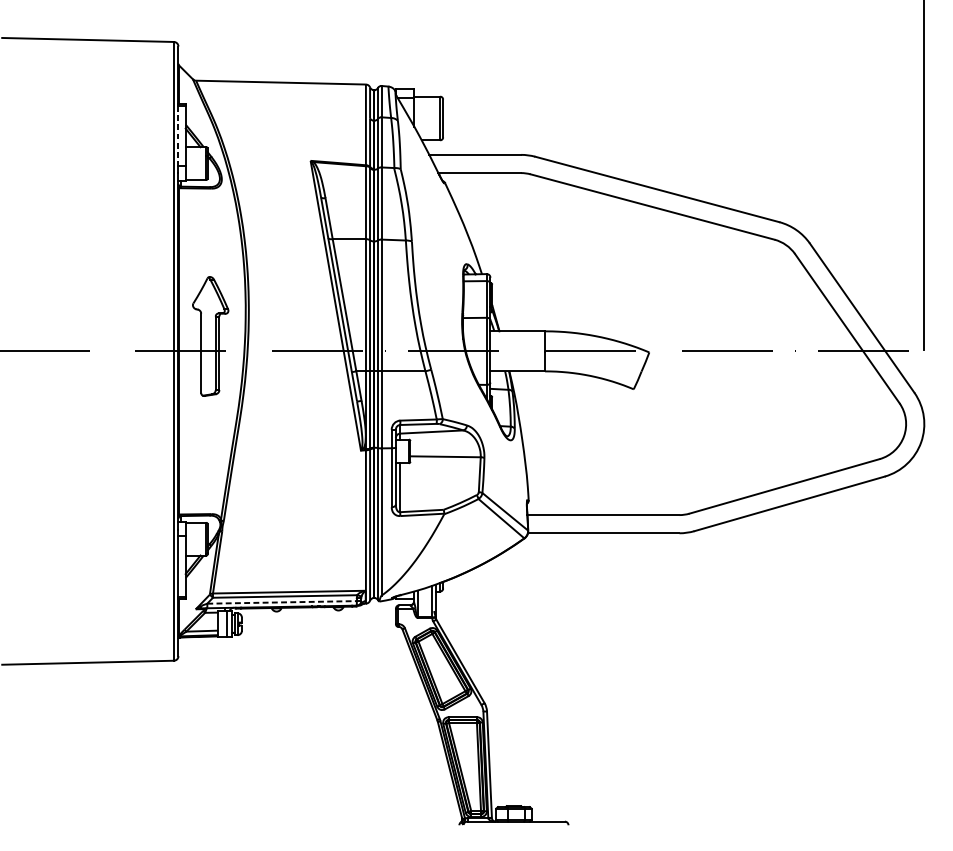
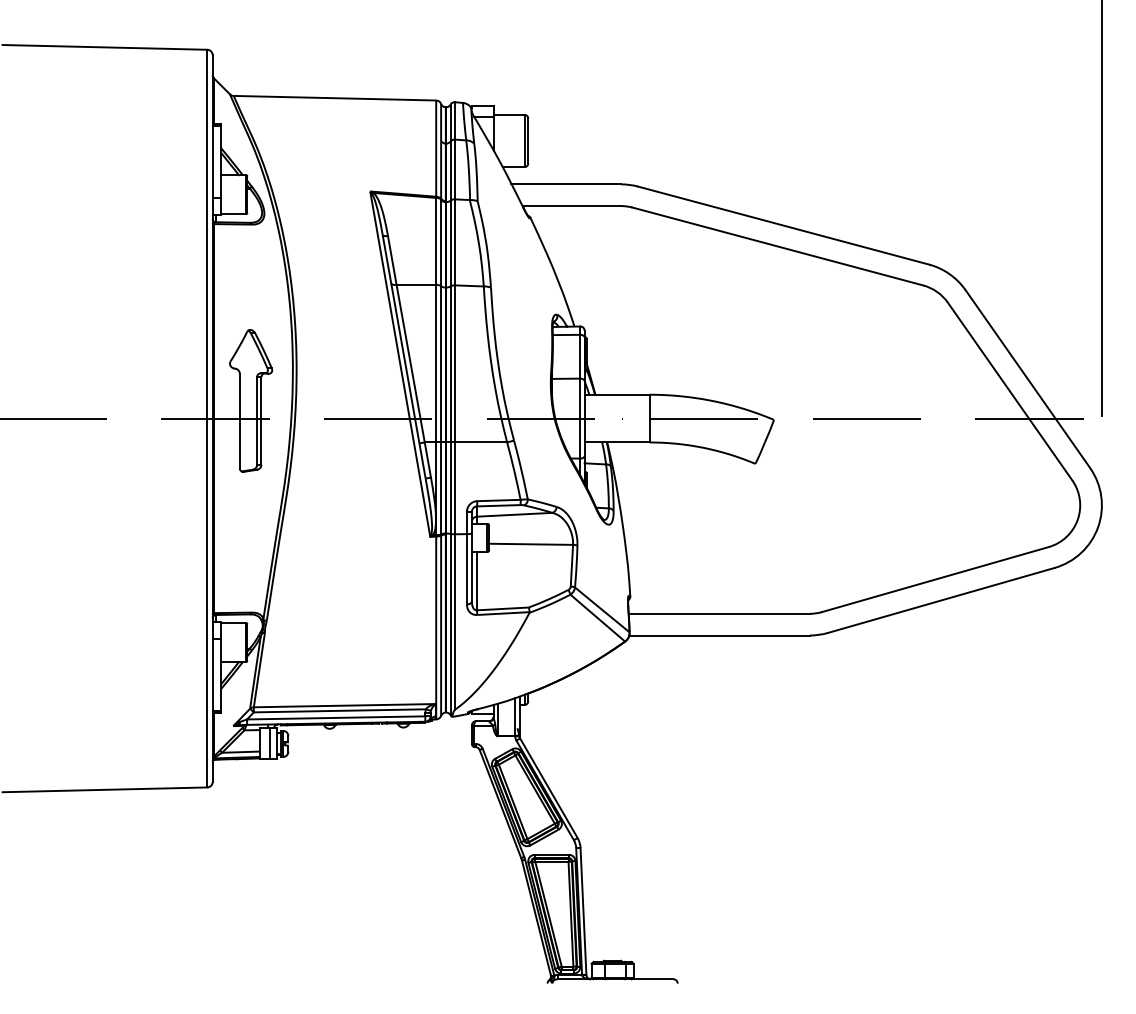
line: (178, 136) -> (212, 162), dashed -> solid
line: (282, 602) -> (336, 717), dashed -> solid

